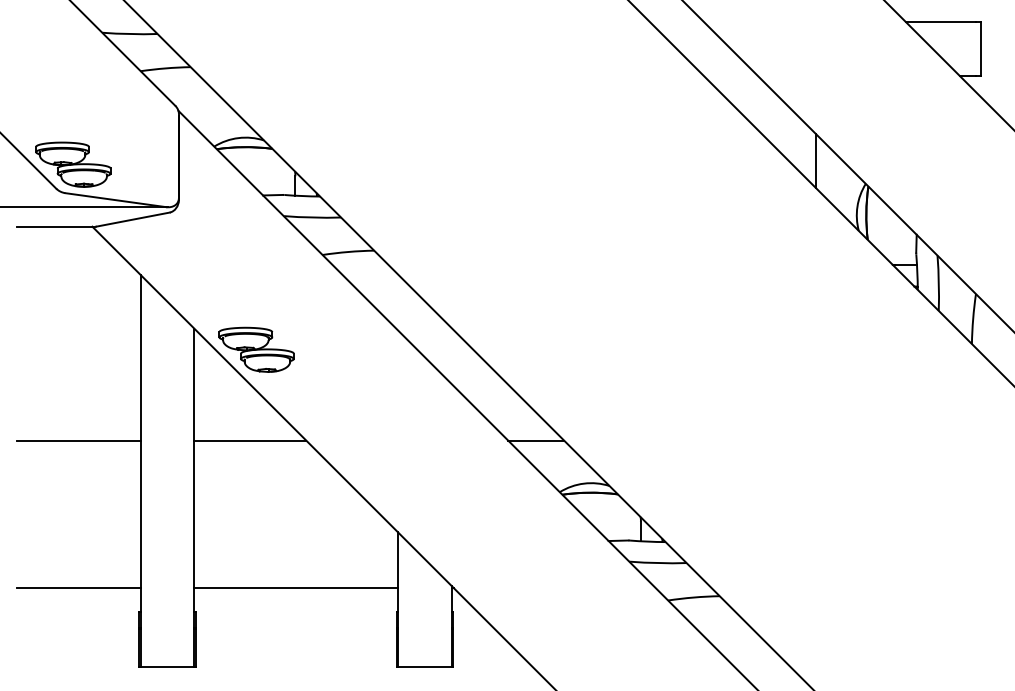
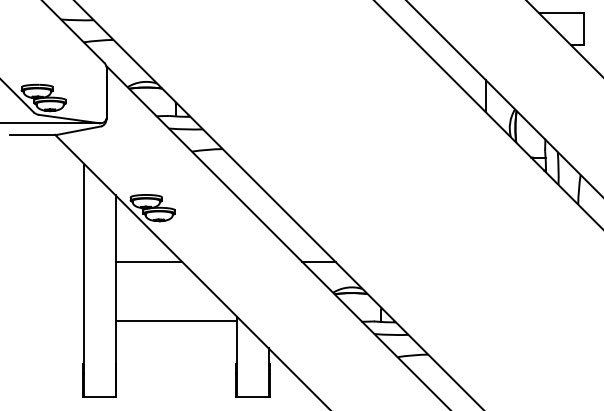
line: (77, 441) -> (46, 262), removed
line: (77, 587) -> (46, 349), removed
line: (294, 587) -> (175, 320), moved

